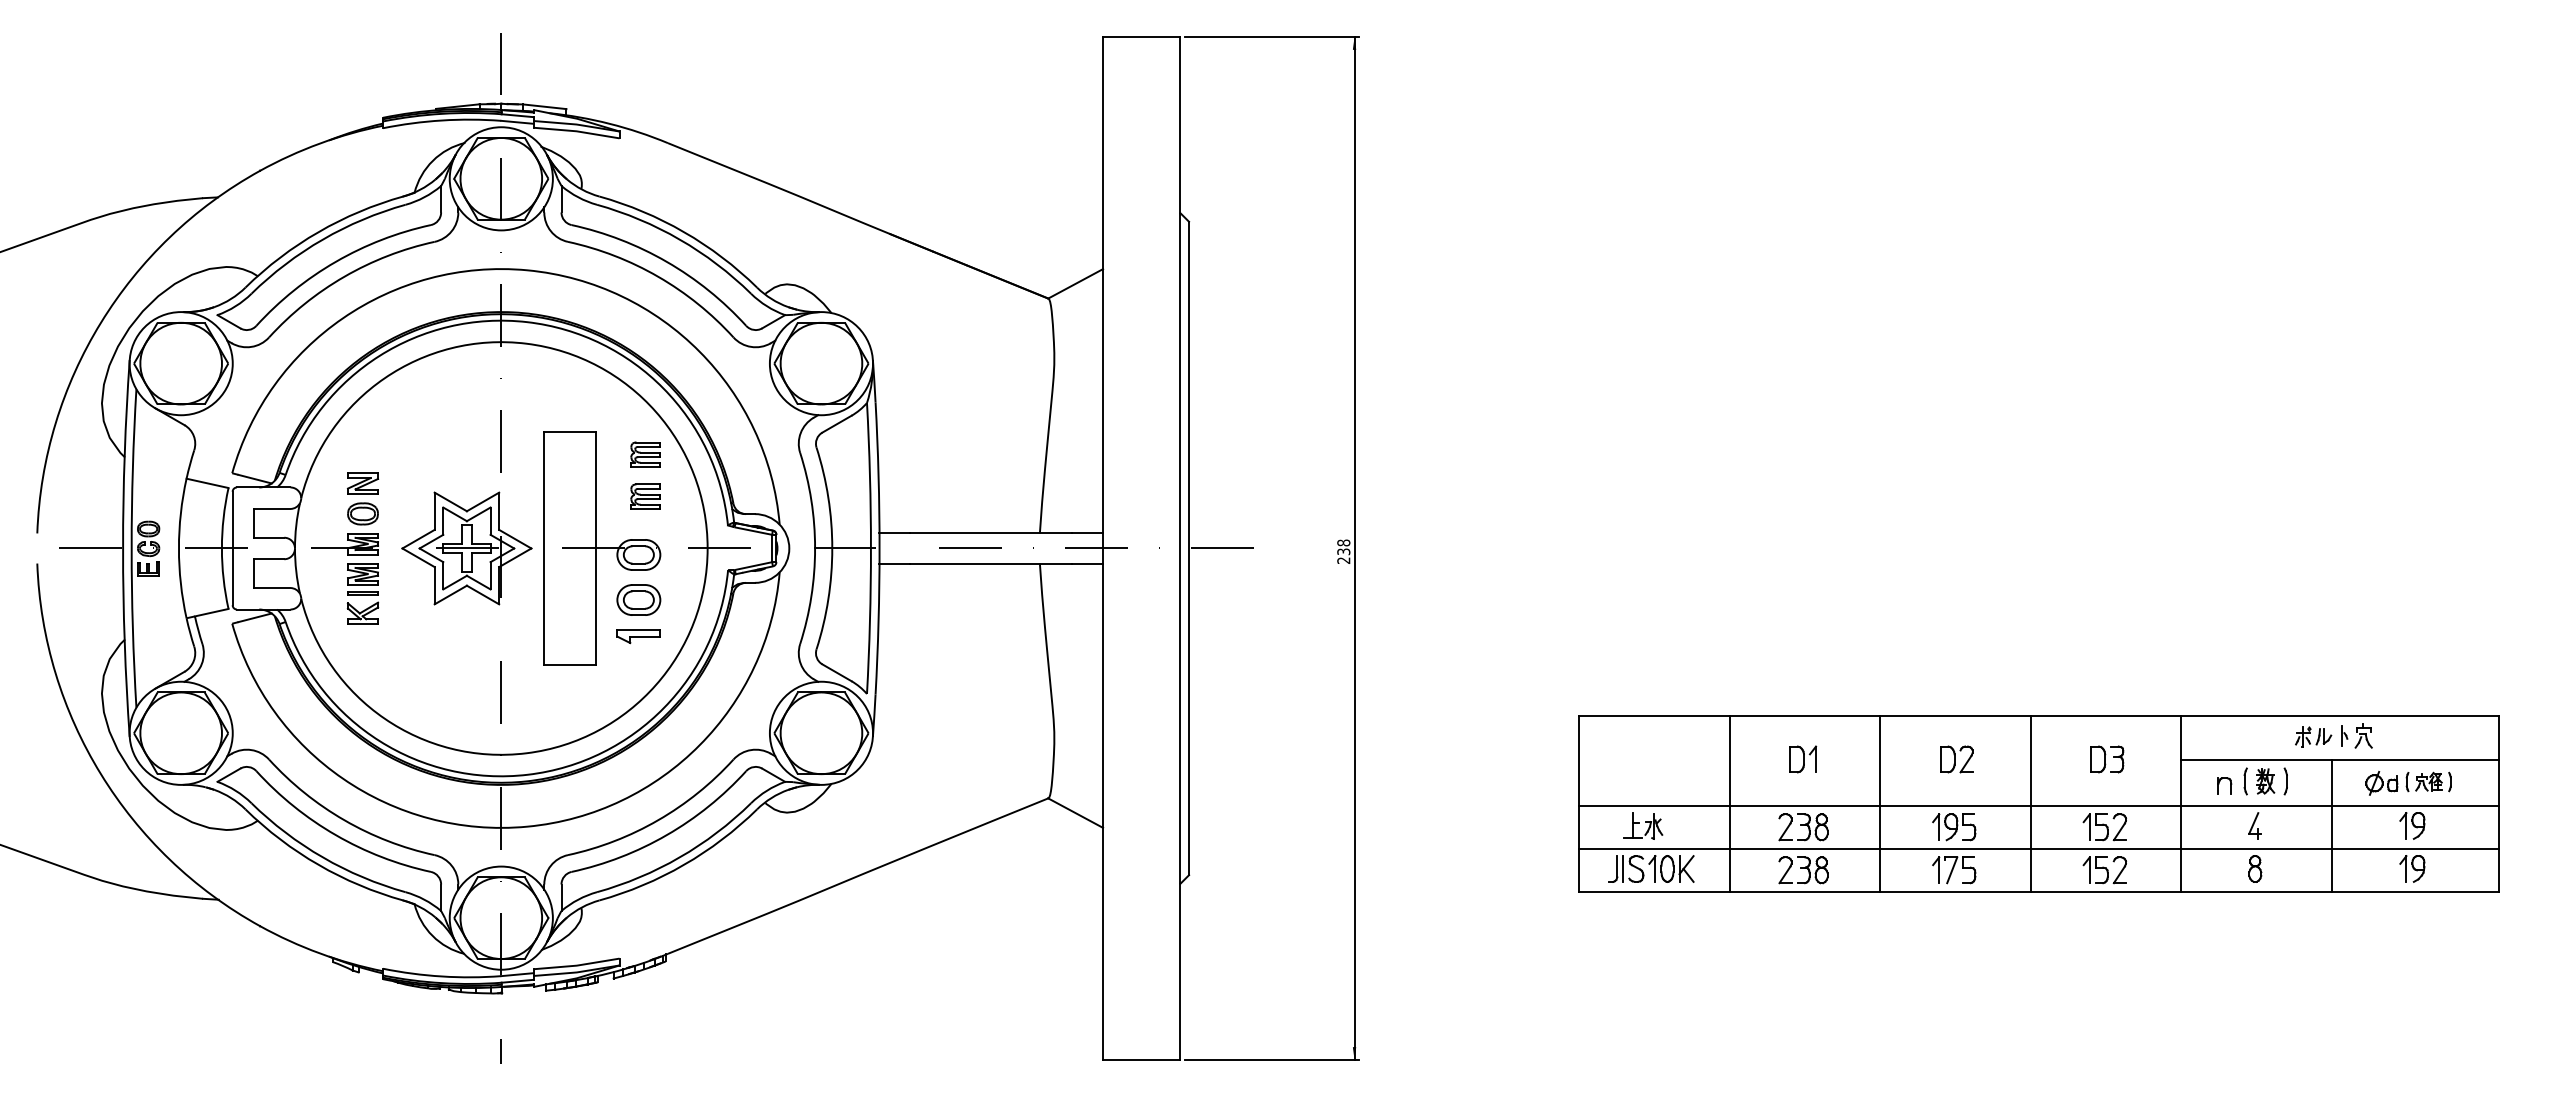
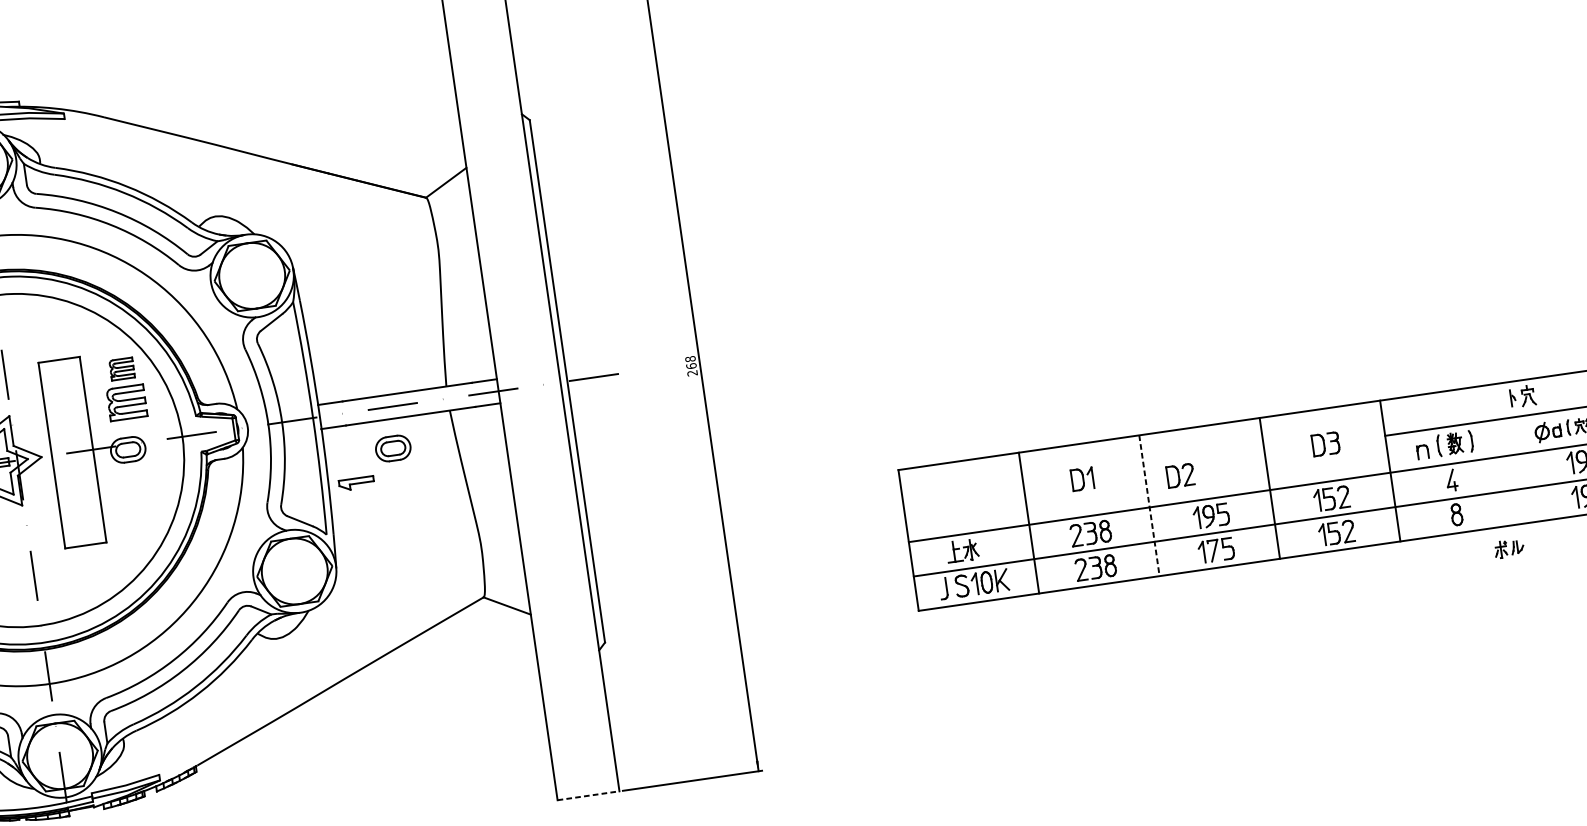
part: (645, 496) -> (126, 402), size x1.6
text: (1343, 551) -> (691, 365), 238 -> 268
part: (638, 599) -> (392, 448), moved
part: (638, 636) -> (356, 483), moved
part: (2313, 736) -> (1509, 548), moved
part: (1956, 759) -> (1180, 475), moved
line: (1880, 804) -> (1149, 506), solid -> dashed
line: (2332, 825) -> (1513, 471), removed
line: (1623, 868) -> (951, 587), removed
line: (1141, 1060) -> (588, 796), solid -> dashed

